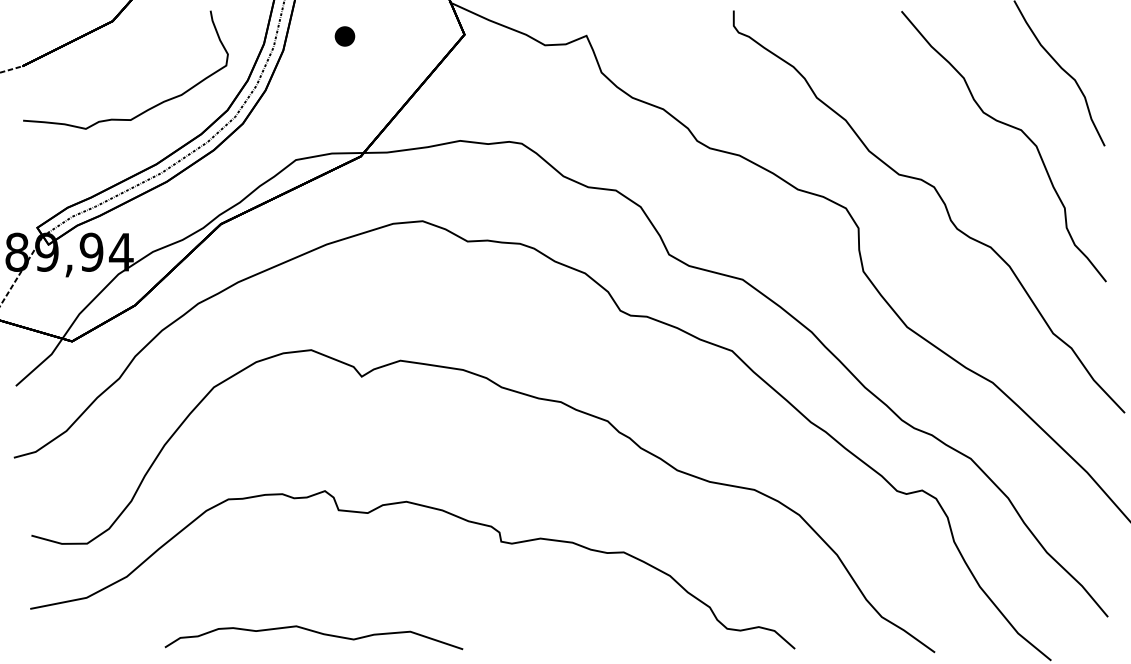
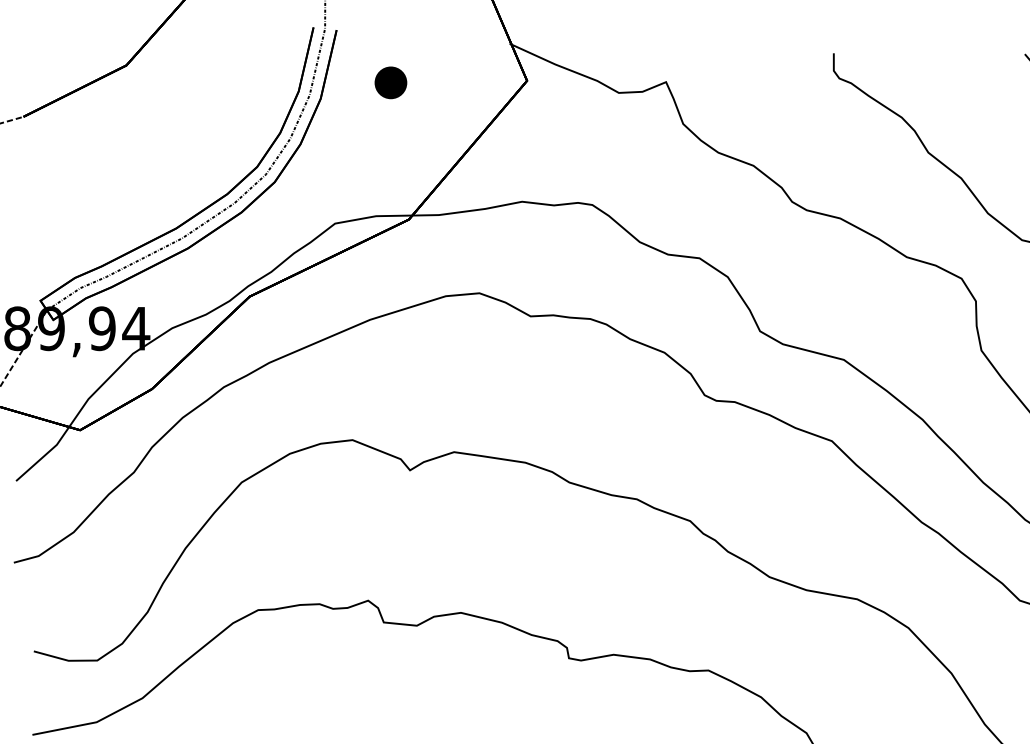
part: (344, 36) -> (390, 82), size x1.4
curve: (146, 109) -> (164, 166), removed

